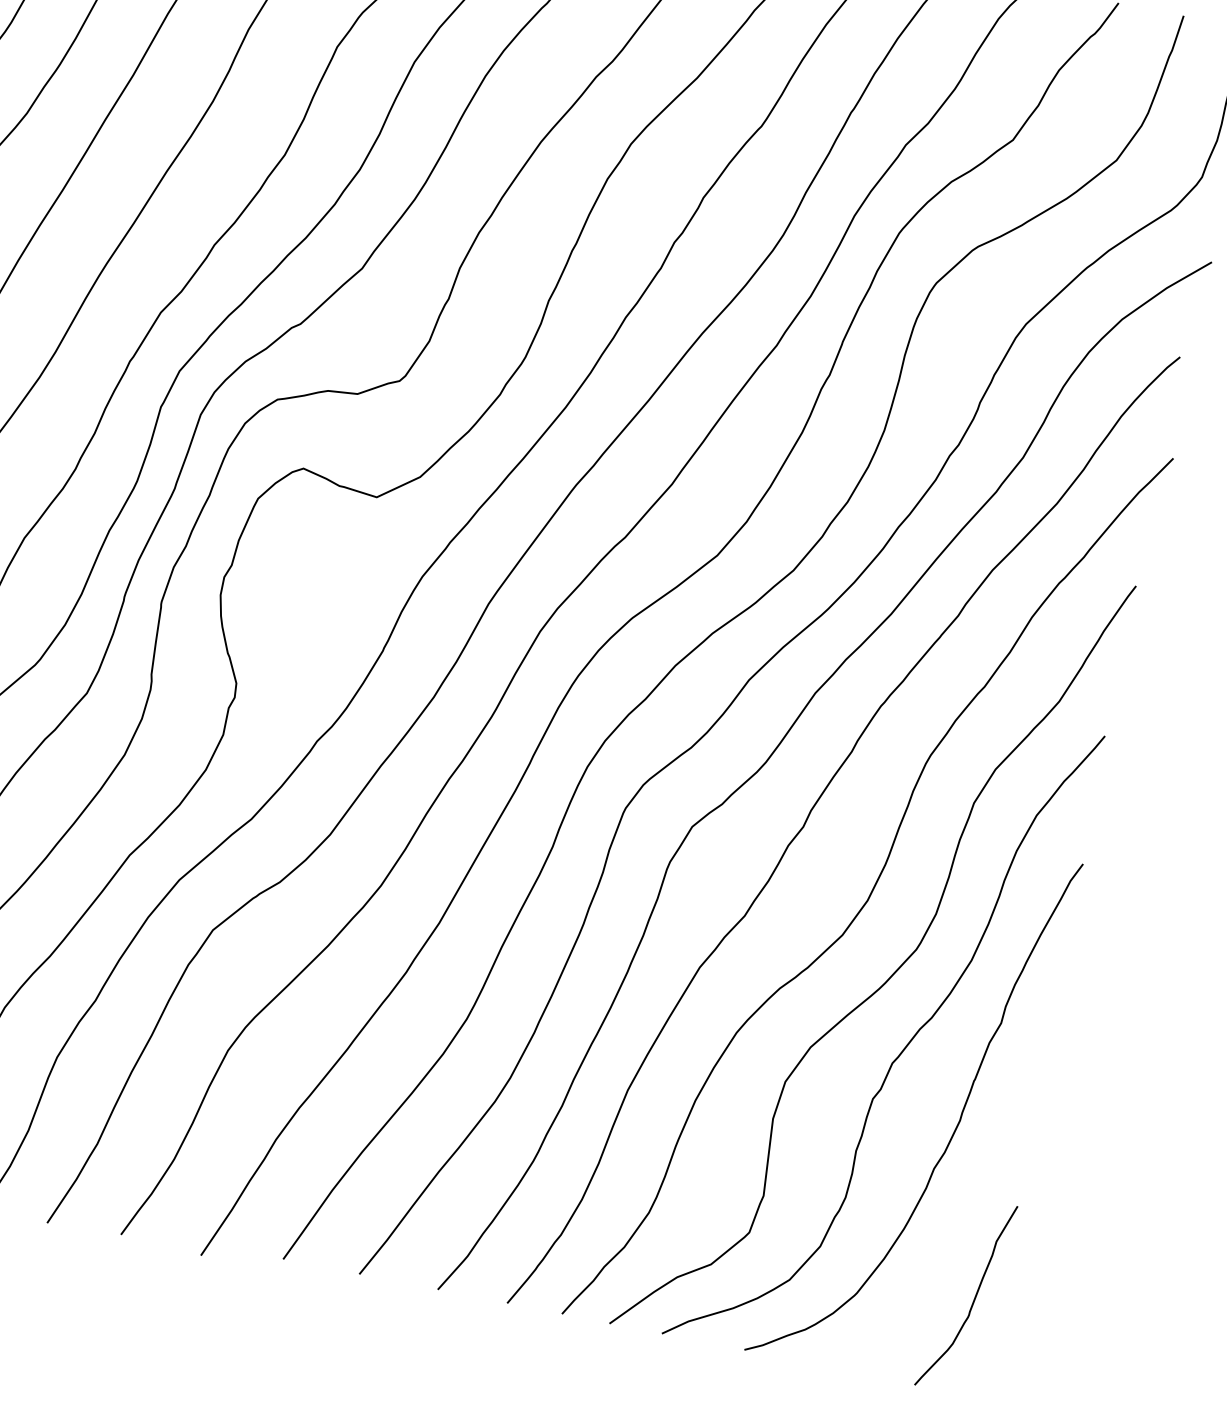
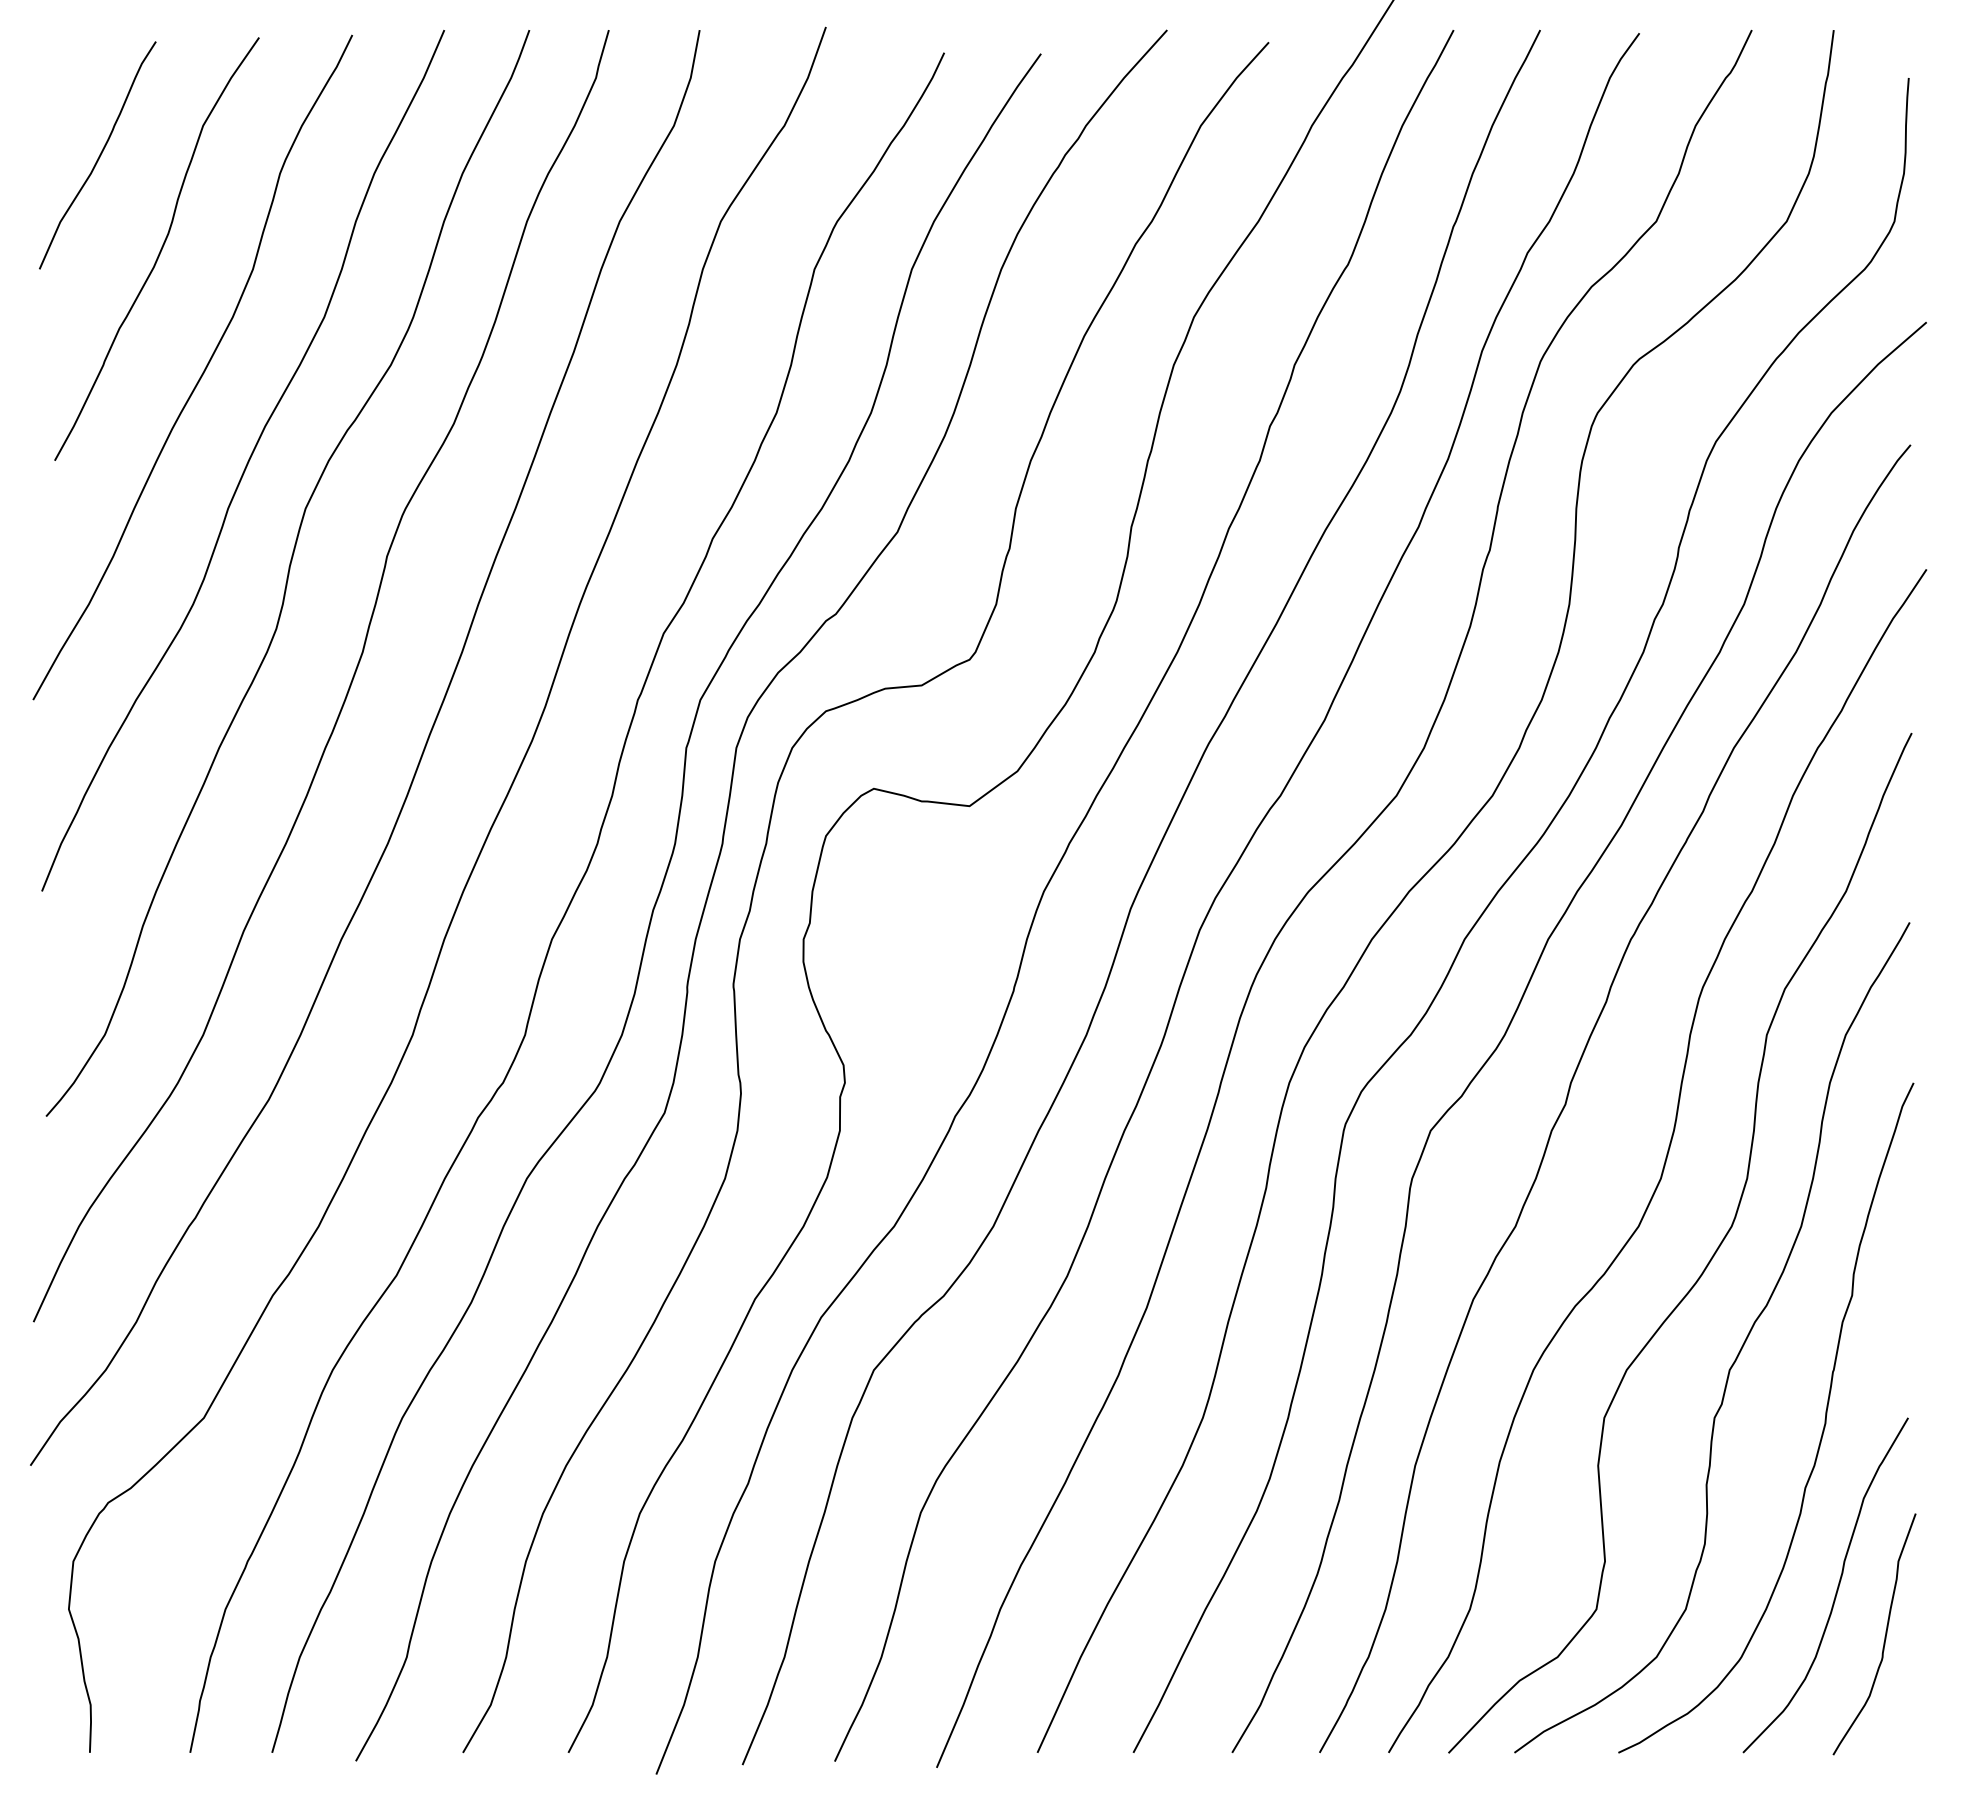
curve: (942, 1254) -> (1836, 1589), added

